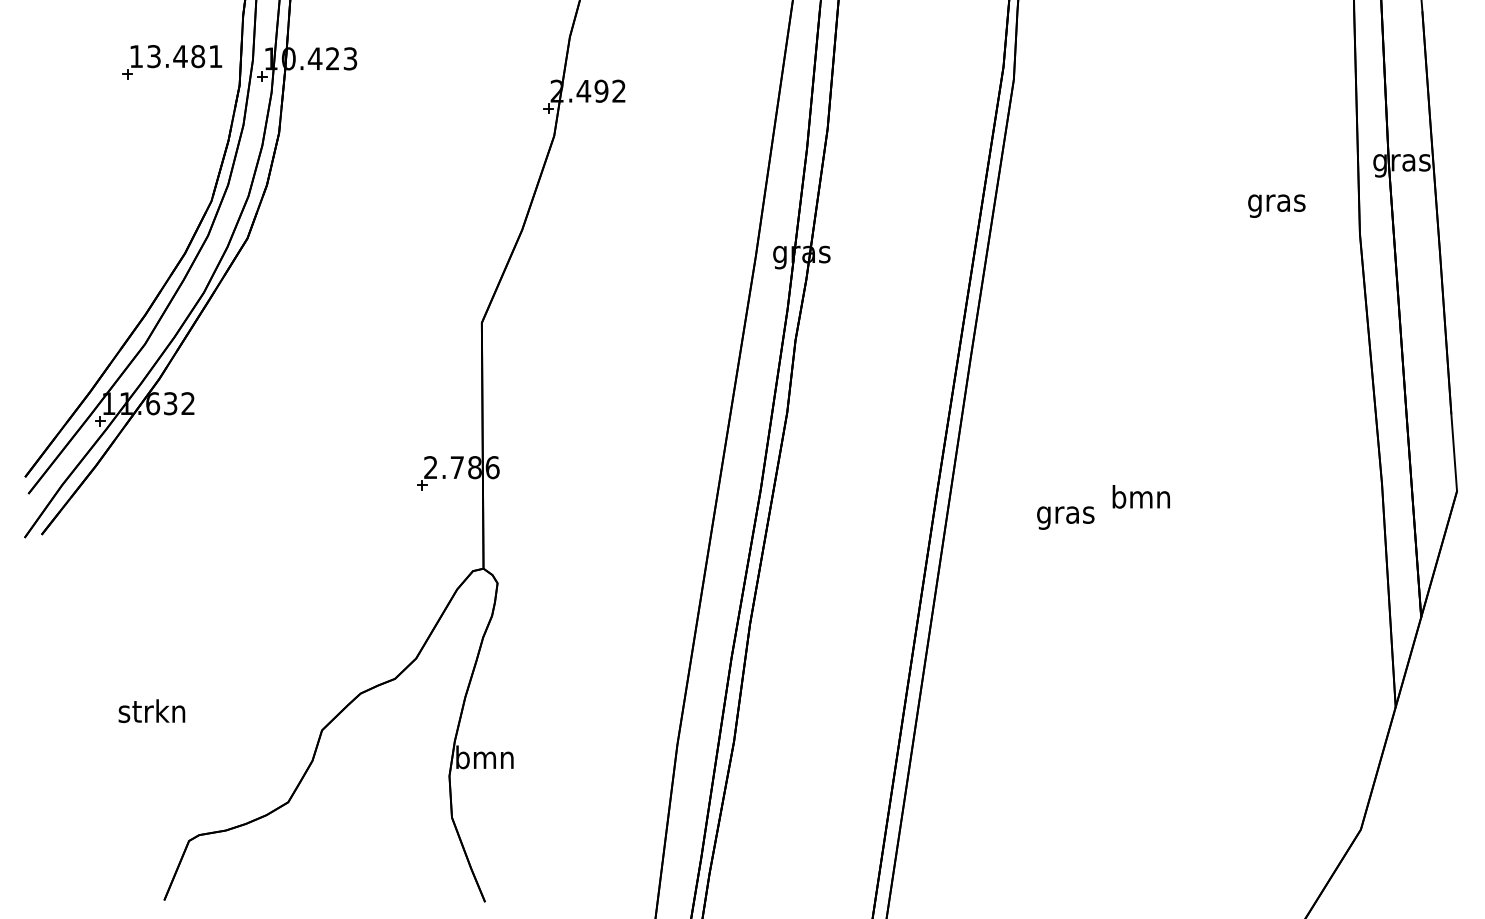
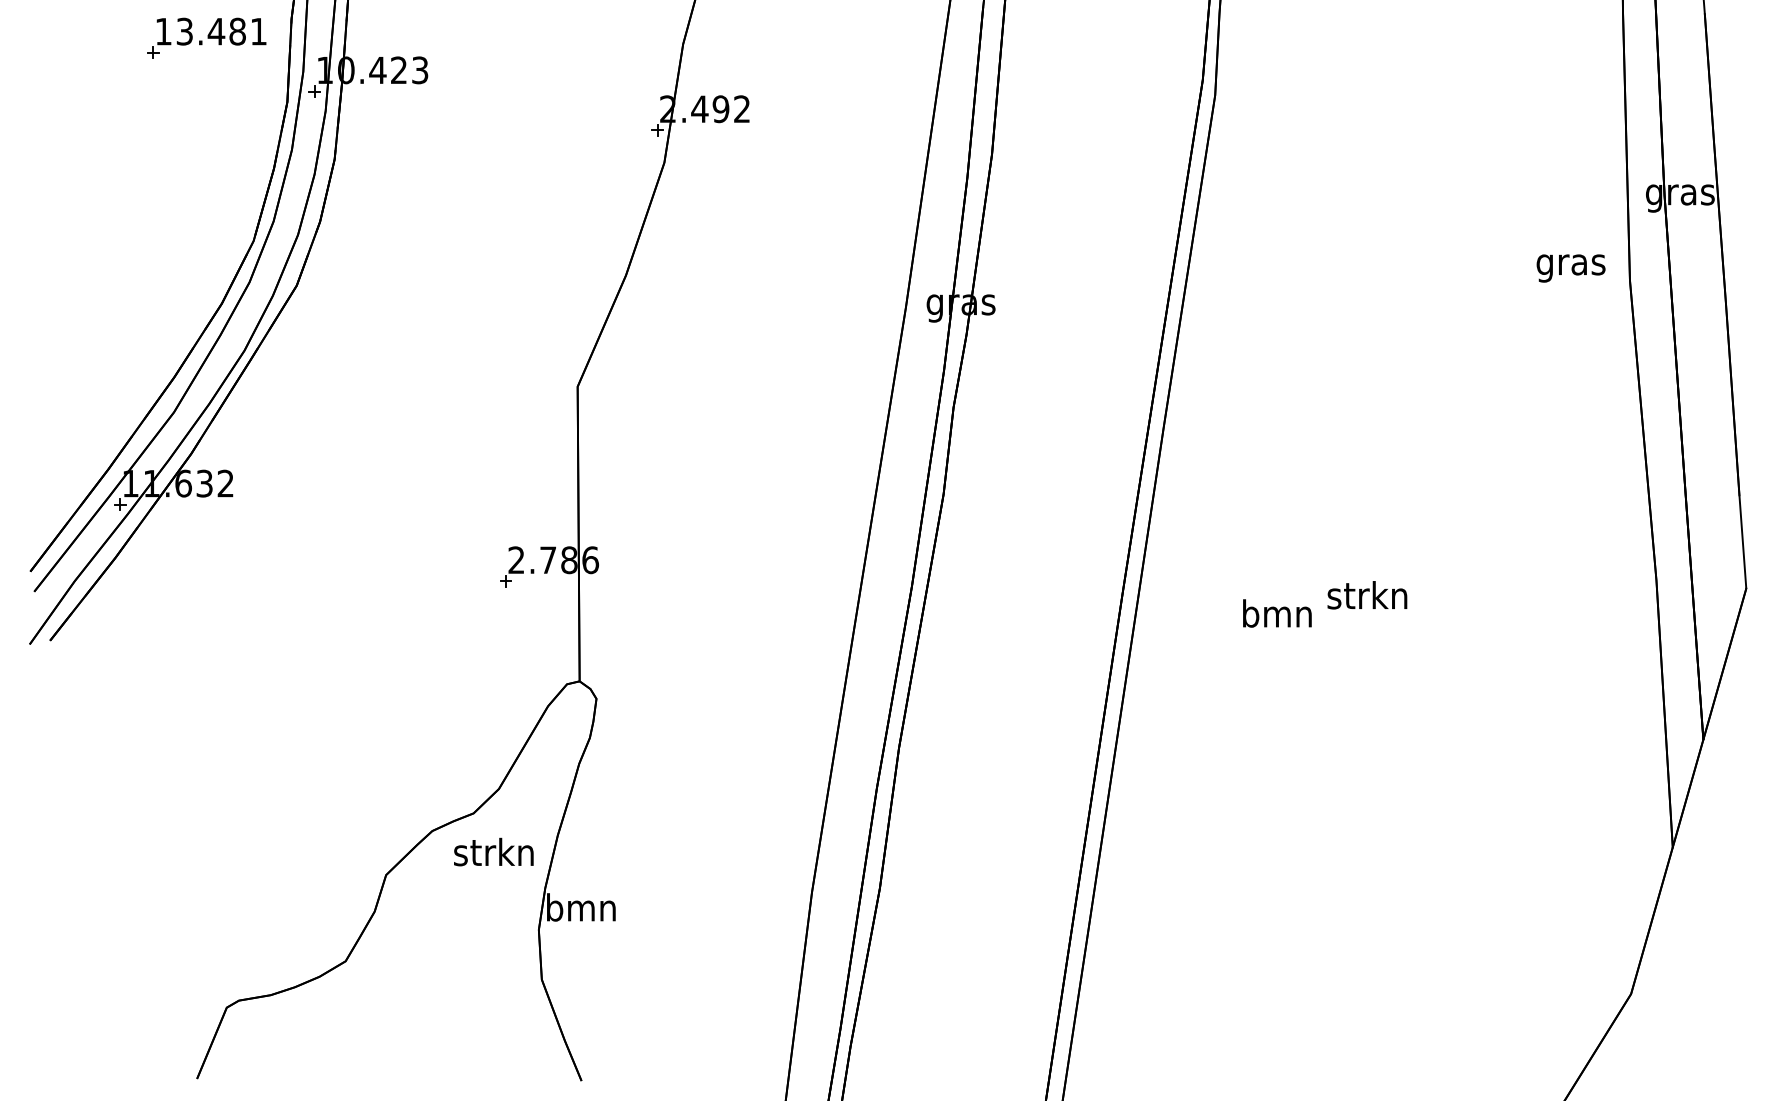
part: (172, 62) -> (206, 38), moved
text: (1276, 205) -> (1570, 267), moved
text: (1140, 496) -> (1366, 594), bmn -> strkn
text: (1065, 514) -> (1277, 616), gras -> bmn
text: (151, 710) -> (493, 851), moved

